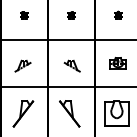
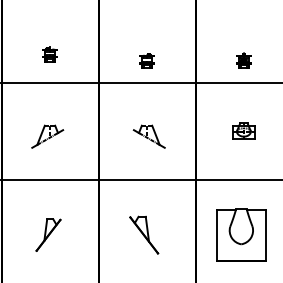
part: (118, 14) -> (244, 58), moved
part: (24, 15) -> (50, 54), moved
part: (71, 15) -> (147, 61), moved
part: (117, 63) -> (242, 131), size x0.7
part: (23, 113) -> (48, 234), size x0.6
part: (69, 113) -> (143, 234), size x0.7

